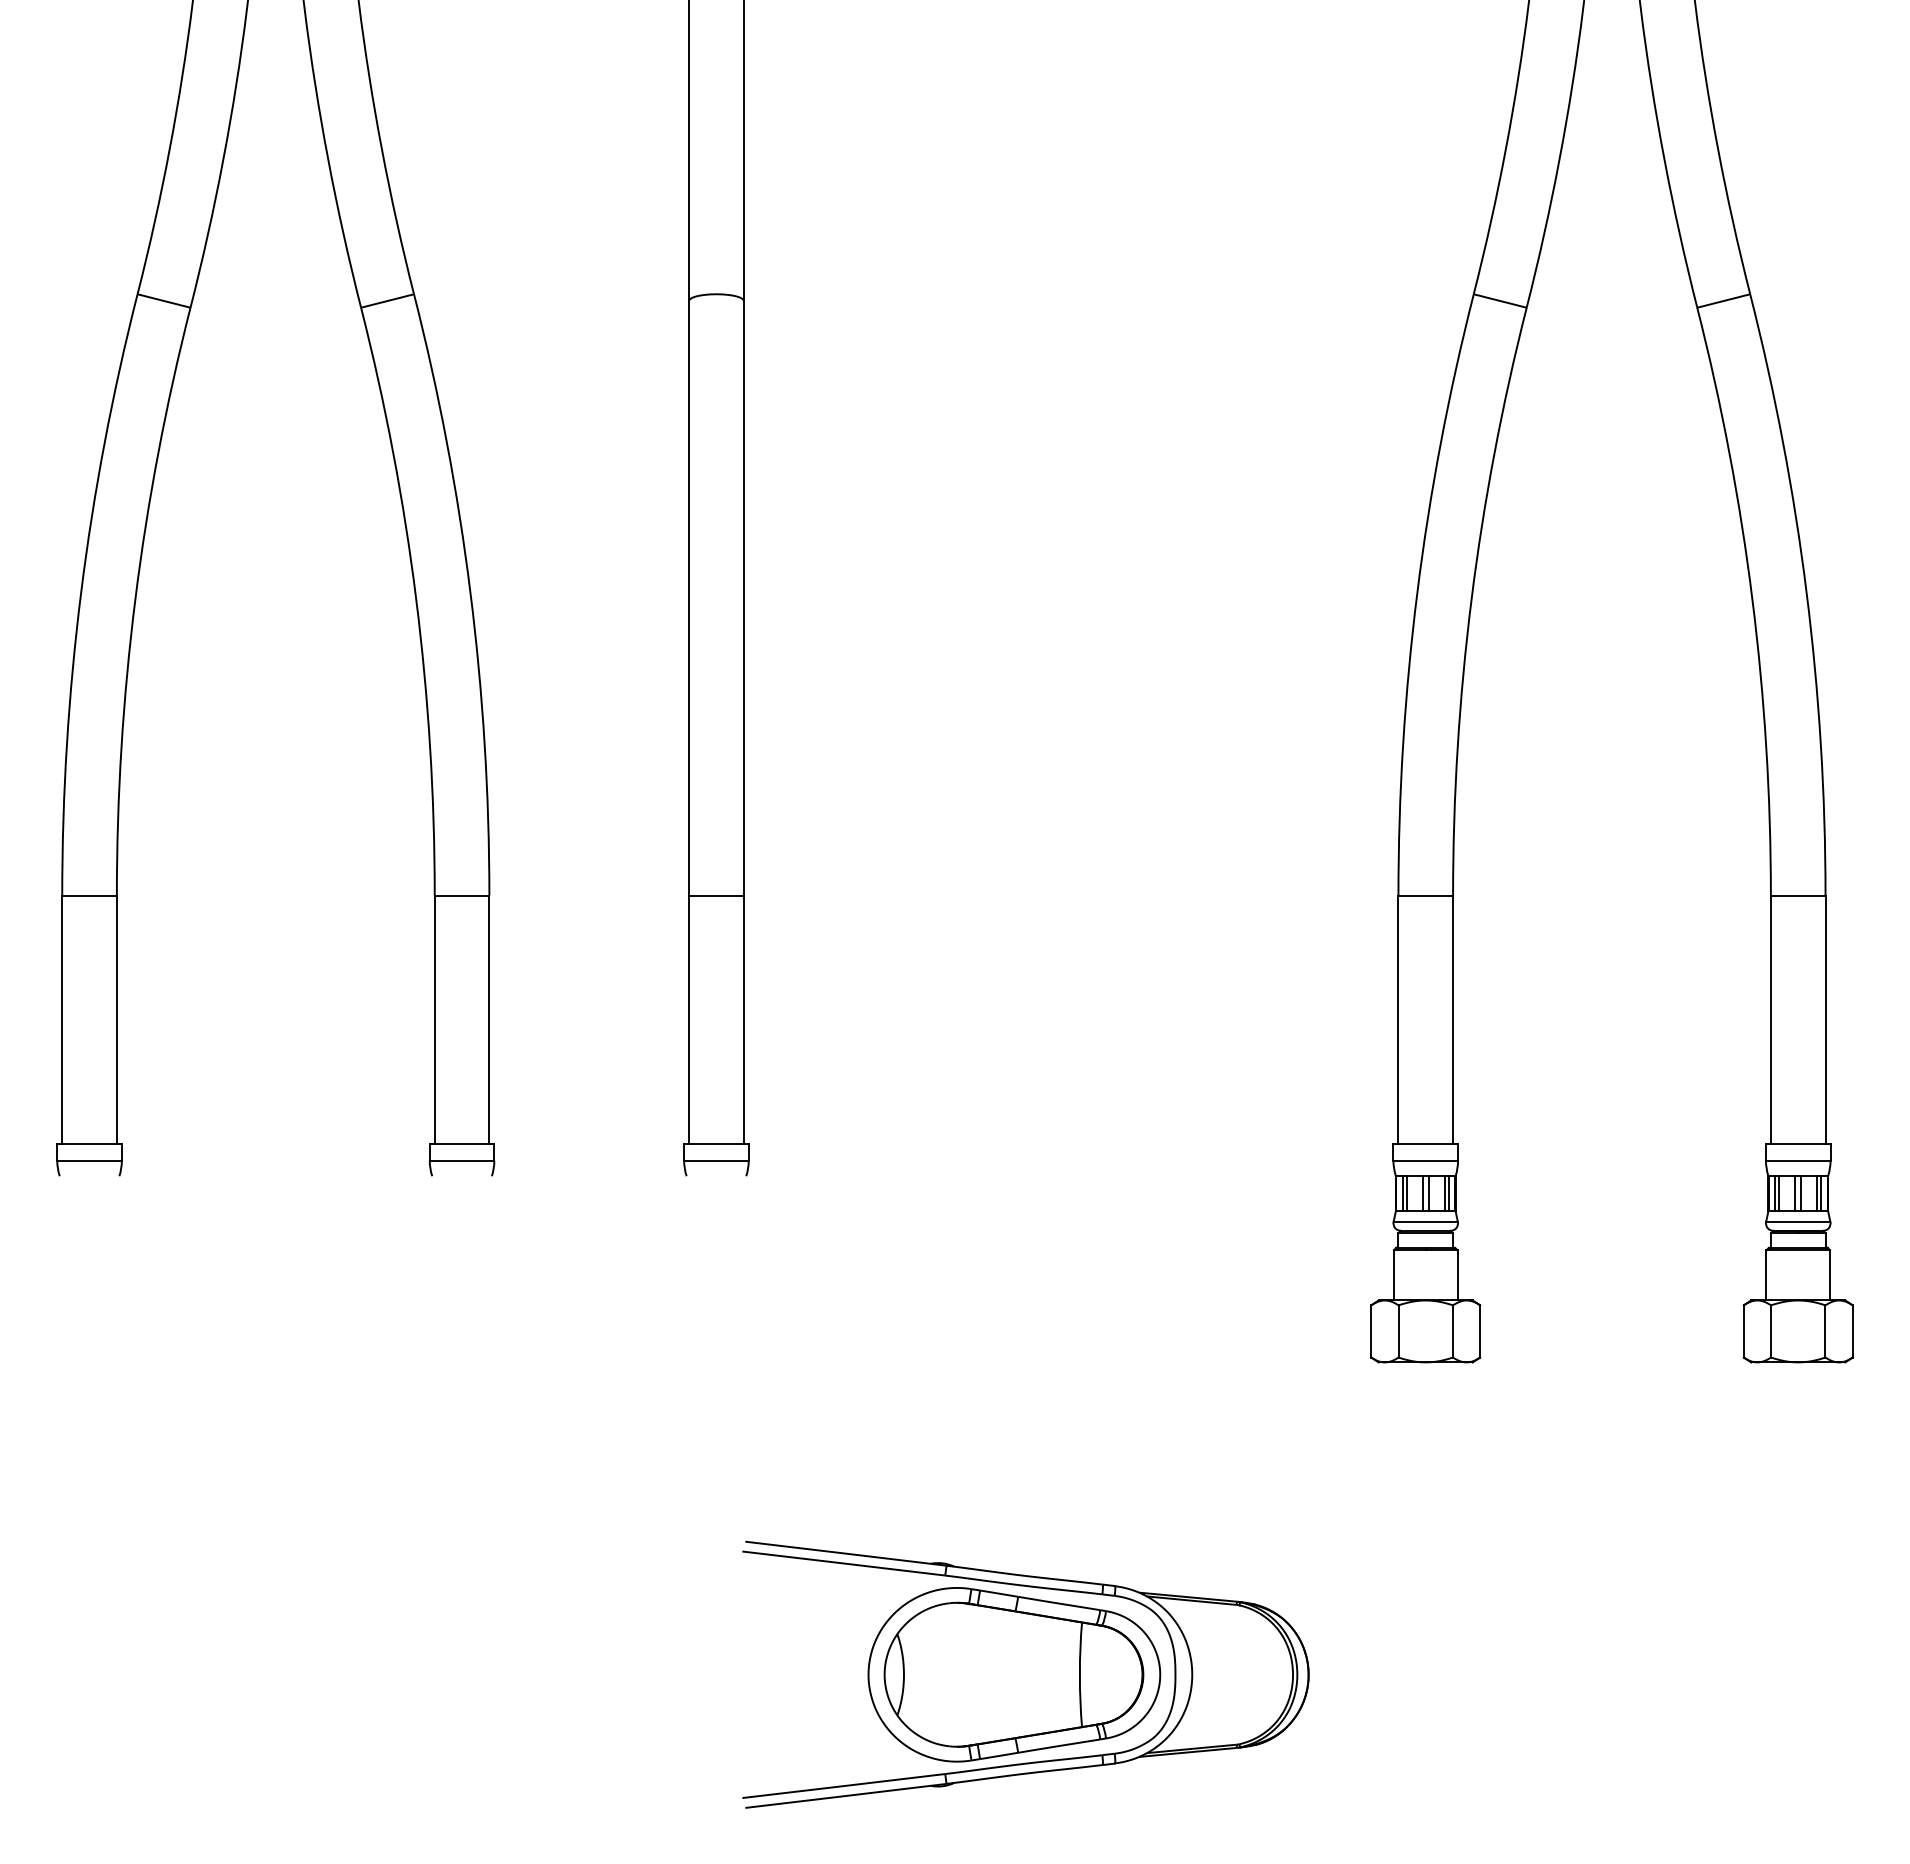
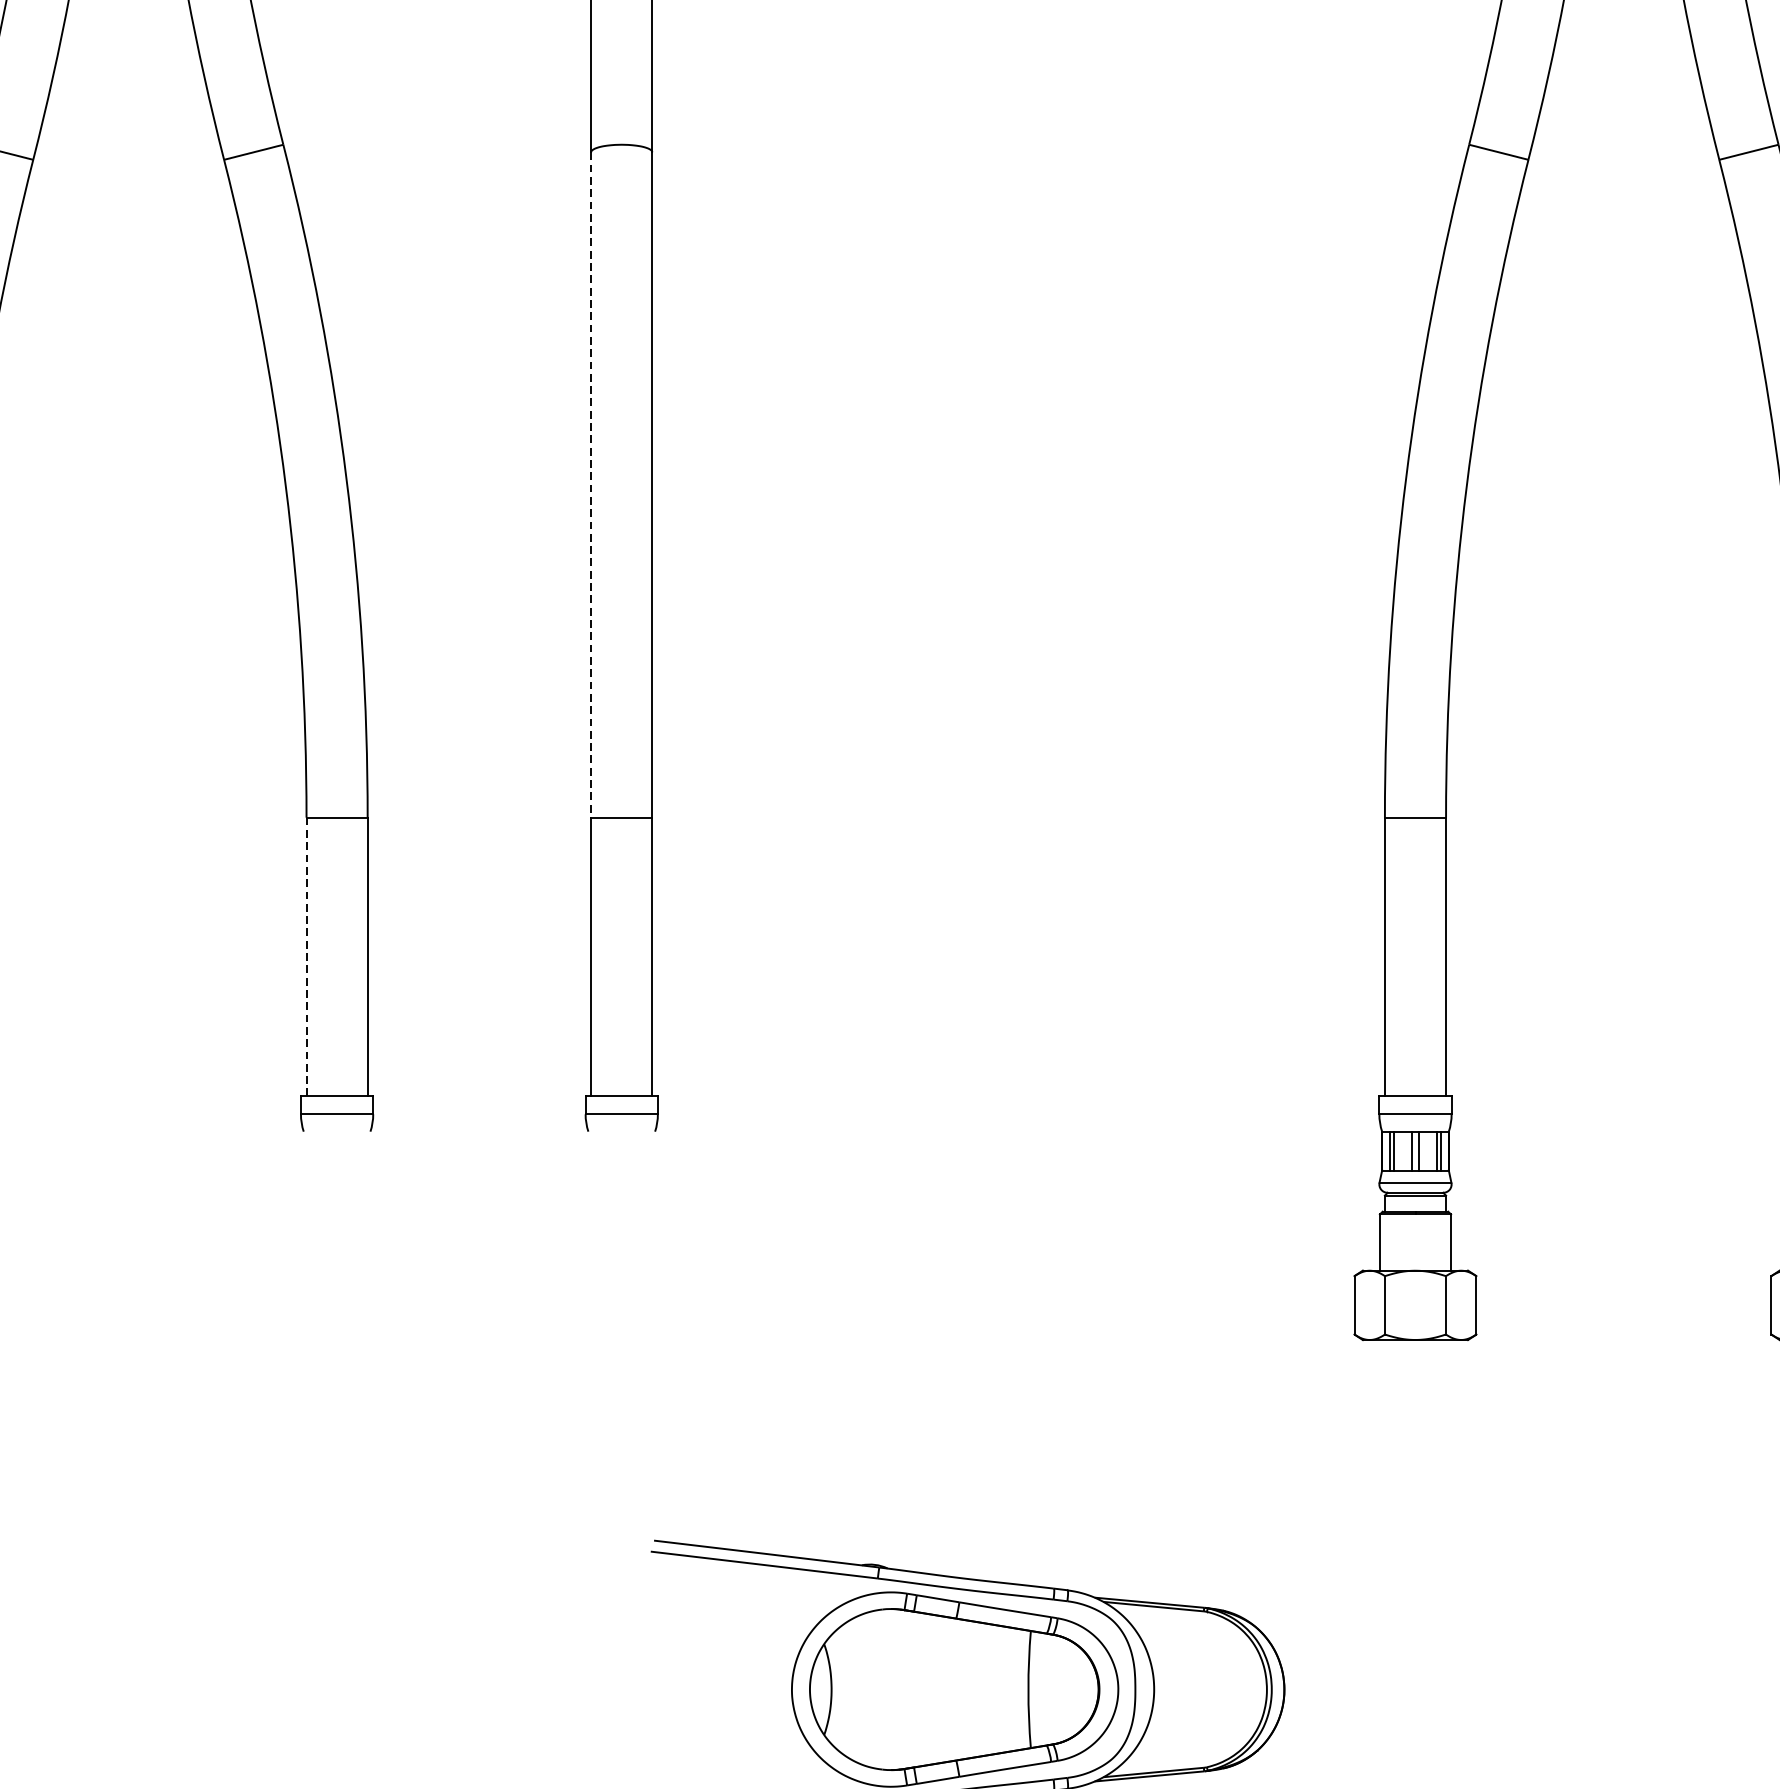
line: (689, 598) -> (591, 485), solid -> dashed
line: (434, 1020) -> (306, 957), solid -> dashed

